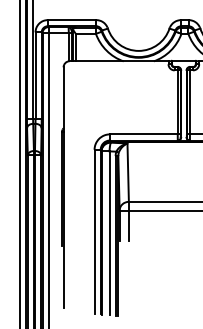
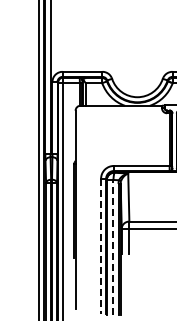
line: (95, 232) -> (101, 246), solid -> dashed
line: (109, 233) -> (113, 247), solid -> dashed

